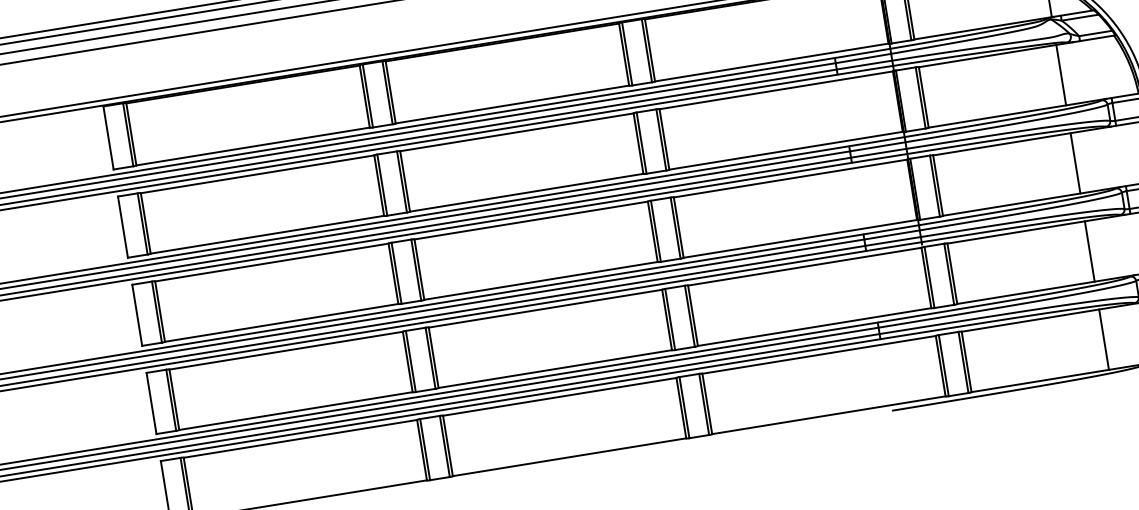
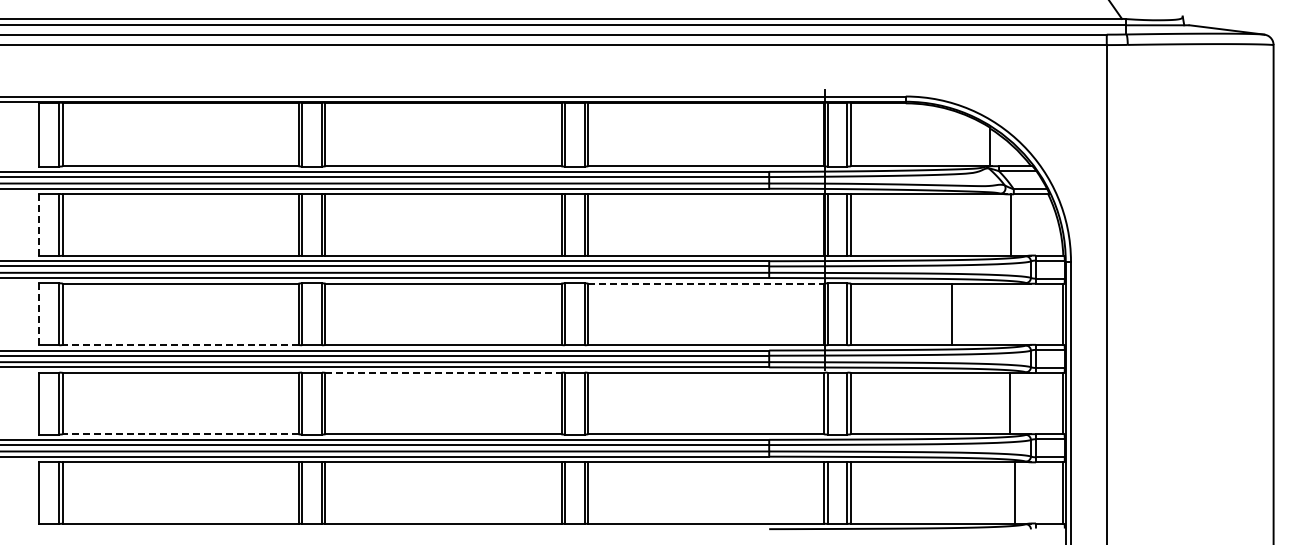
line: (1060, 74) -> (1010, 224), moved
line: (1075, 162) -> (951, 313), moved
line: (790, 178) -> (706, 283), solid -> dashed
line: (123, 226) -> (39, 224), solid -> dashed
line: (1089, 251) -> (1009, 403), moved
line: (545, 309) -> (443, 373), solid -> dashed
line: (137, 315) -> (39, 314), solid -> dashed
line: (281, 322) -> (180, 344), solid -> dashed
line: (1103, 339) -> (1014, 492), moved
line: (295, 411) -> (180, 434), solid -> dashed

